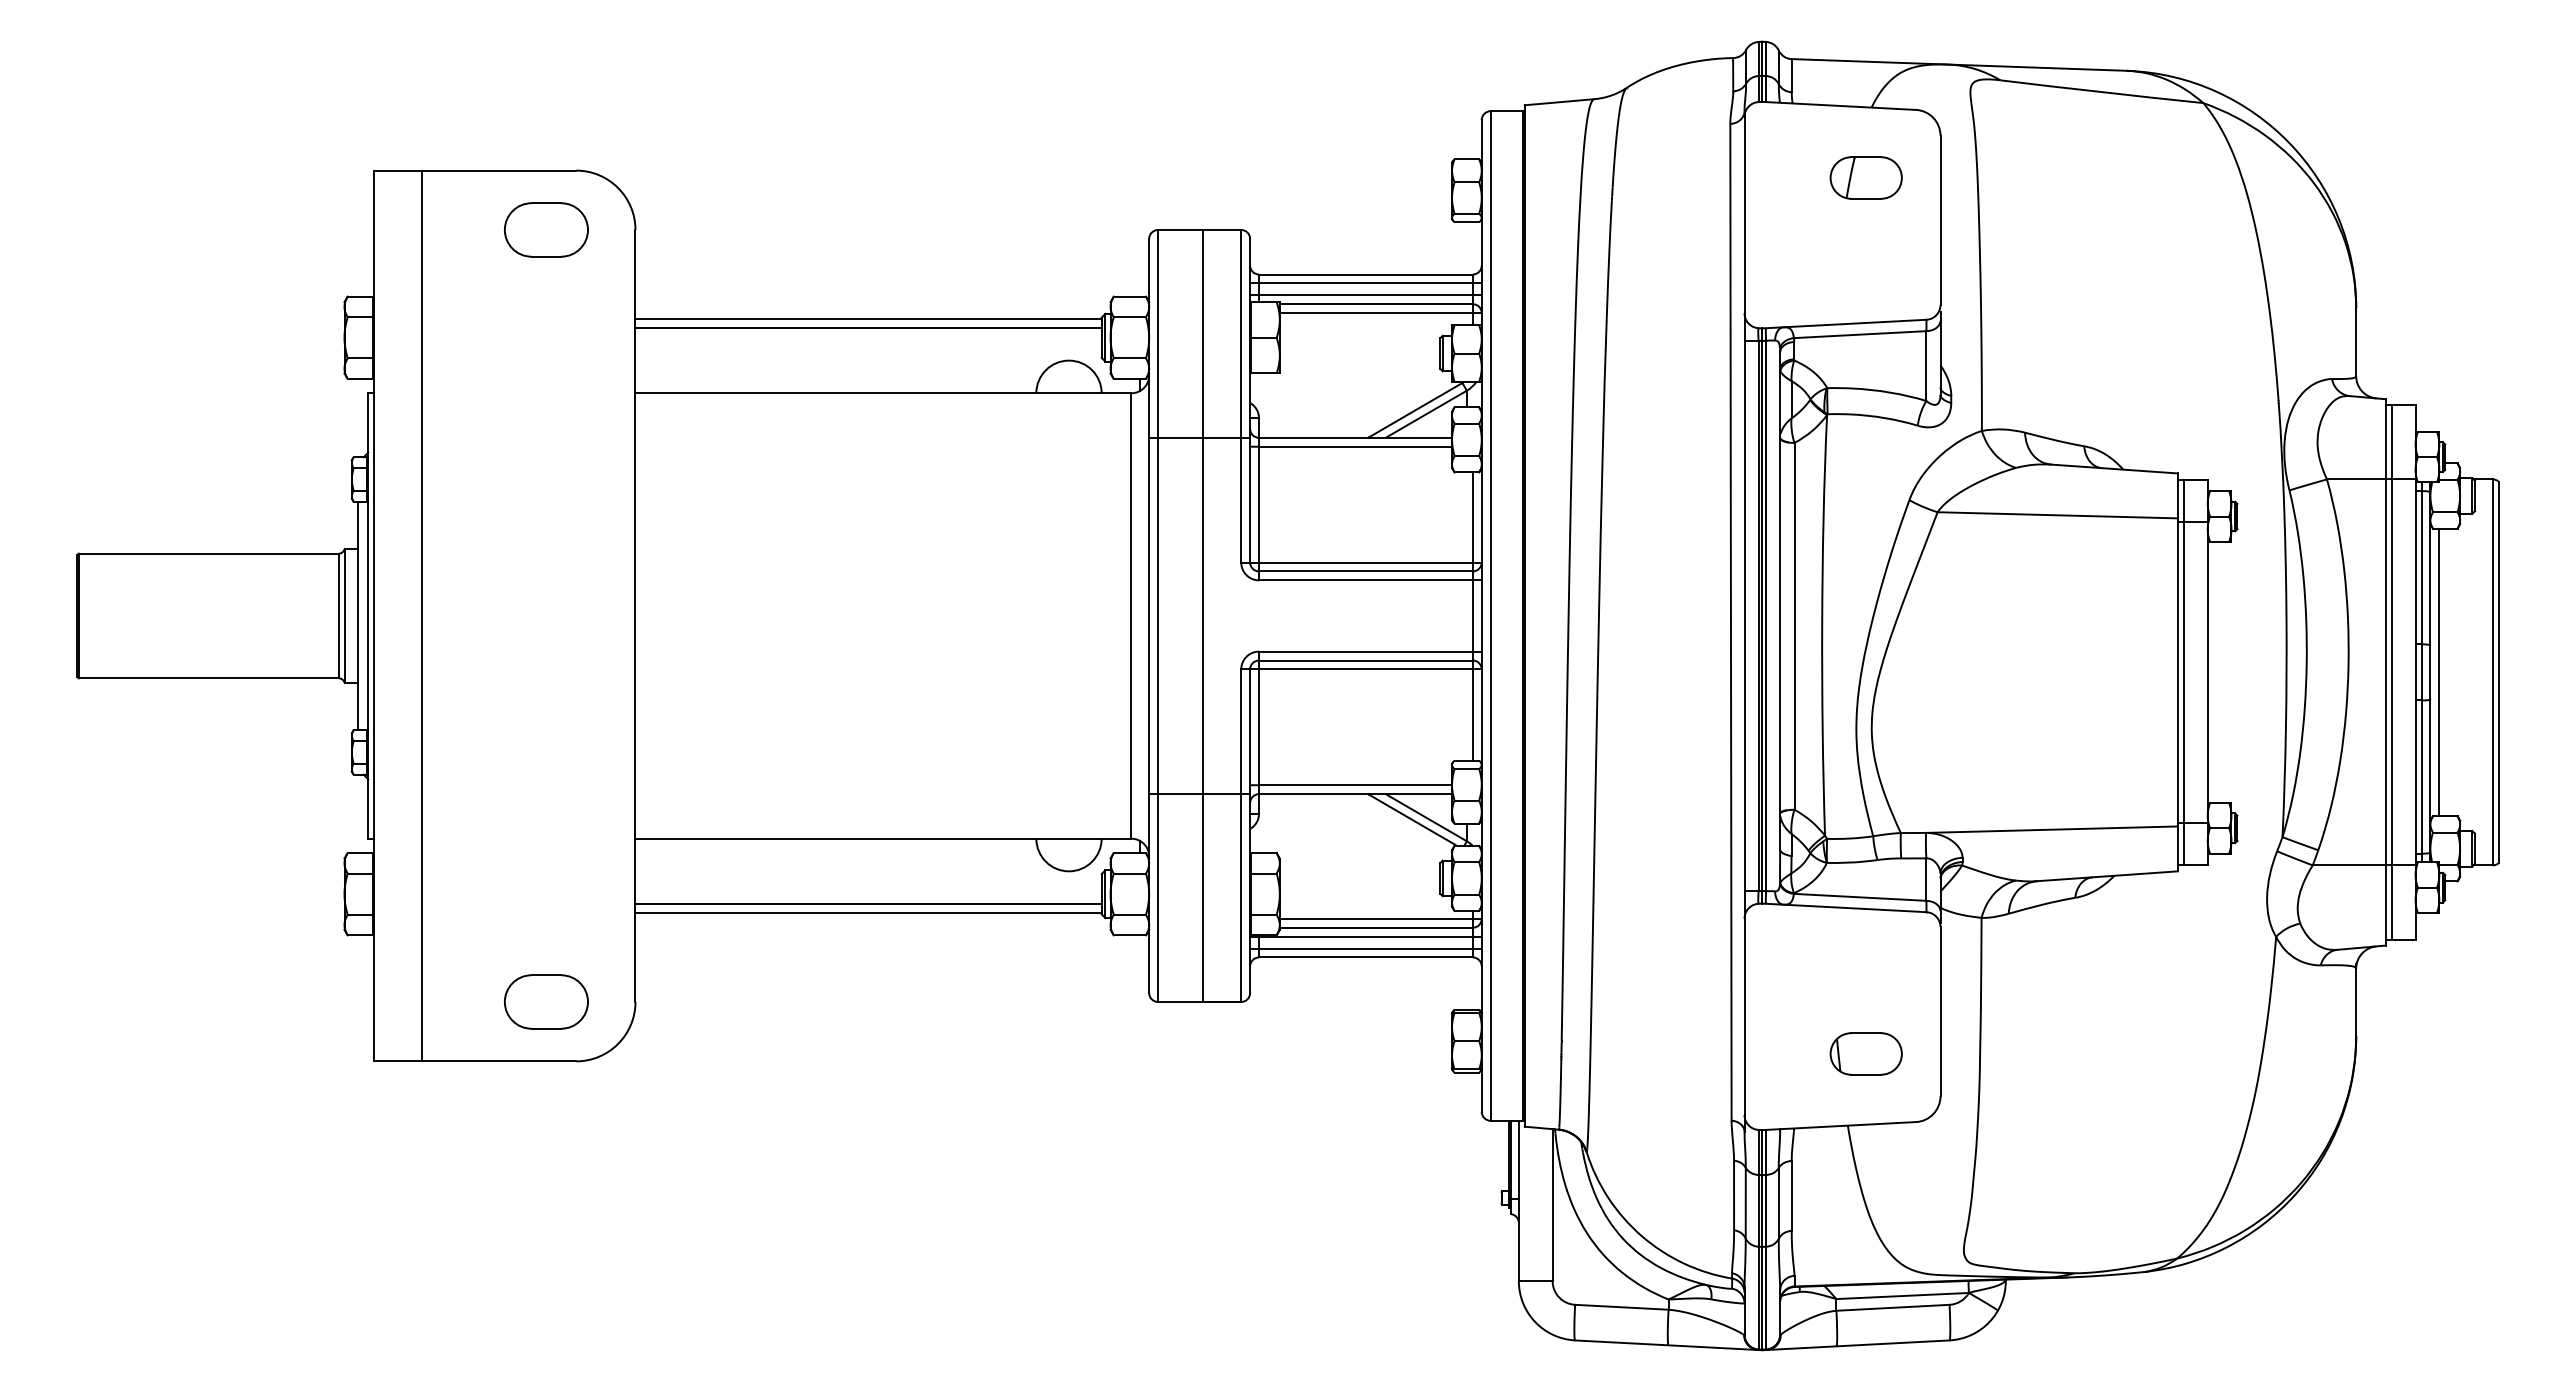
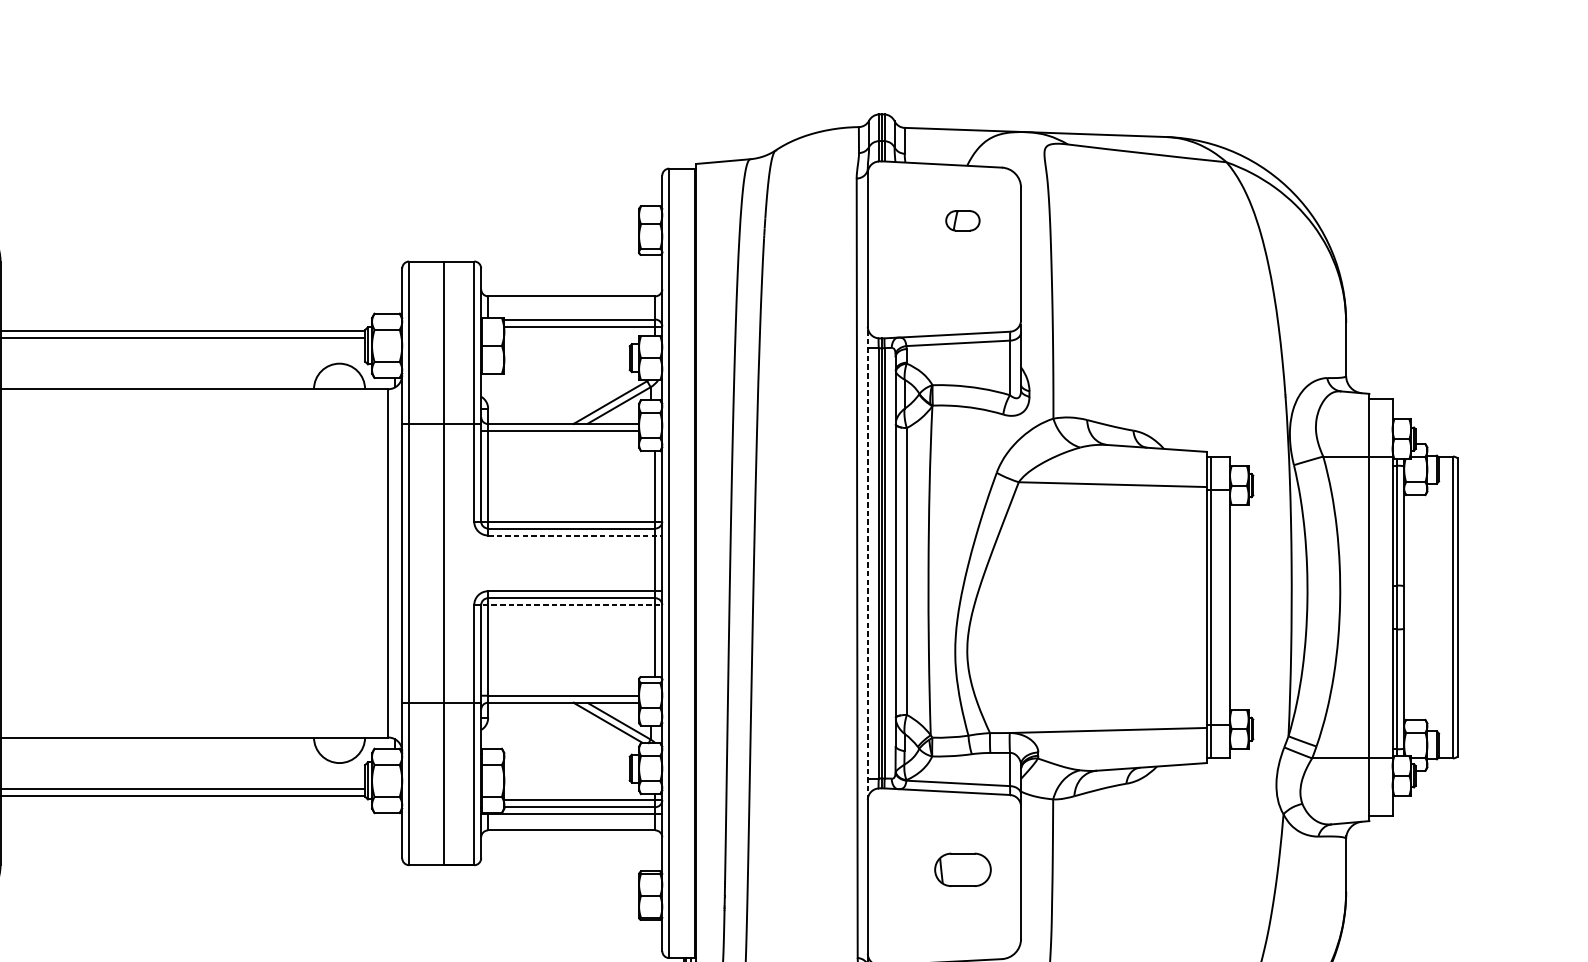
part: (1865, 177) -> (962, 220), size x0.6
line: (1365, 283) -> (571, 303), removed
line: (1365, 295) -> (571, 312), removed
line: (1370, 580) -> (575, 535), solid -> dashed
line: (1744, 616) -> (867, 563), solid -> dashed
line: (1361, 669) -> (568, 605), solid -> dashed
line: (2391, 672) -> (1373, 607), removed
line: (2439, 672) -> (1411, 607), removed
line: (1365, 948) -> (571, 823), removed
part: (1865, 1053) -> (962, 869), moved

